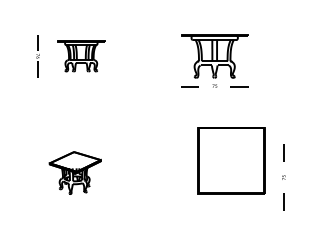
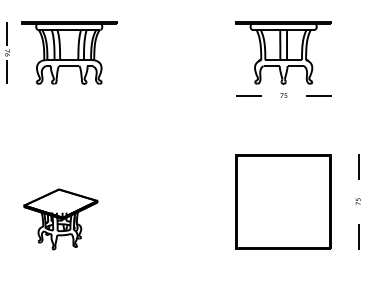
part: (81, 56) -> (69, 53), size x1.43
part: (214, 60) -> (283, 58), moved
part: (283, 177) -> (357, 201), moved

